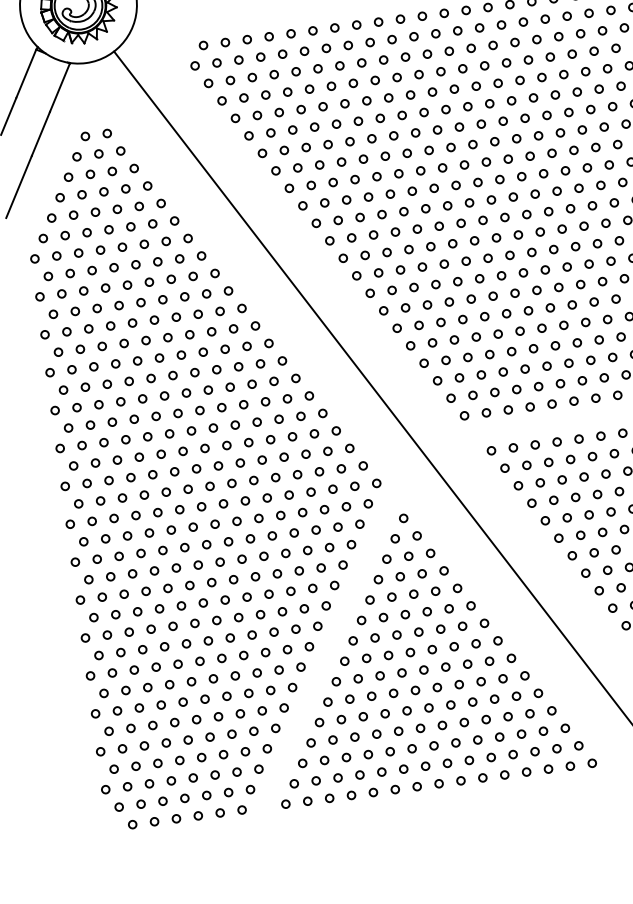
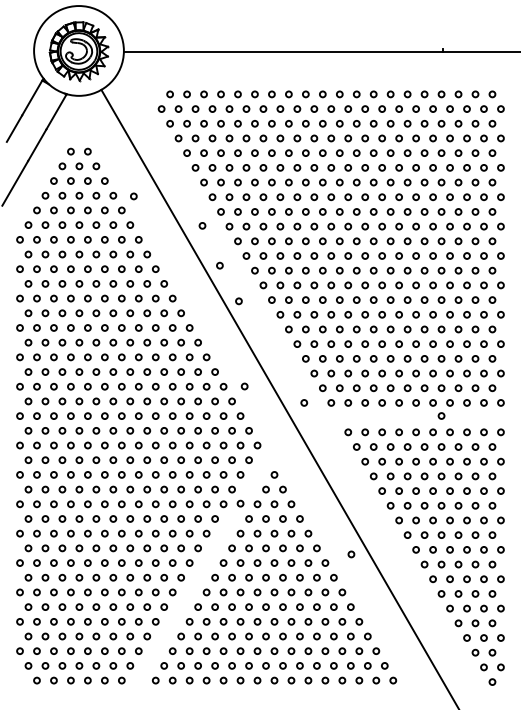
circle: (173, 183) -> (133, 196), added
circle: (267, 209) -> (202, 225), added
circle: (296, 257) -> (219, 265), added
circle: (327, 300) -> (238, 301), added
circle: (349, 409) -> (244, 386), added
circle: (608, 413) -> (441, 415), added
circle: (429, 419) -> (304, 402), added
circle: (364, 561) -> (240, 503), added
circle: (516, 607) -> (351, 554), added

